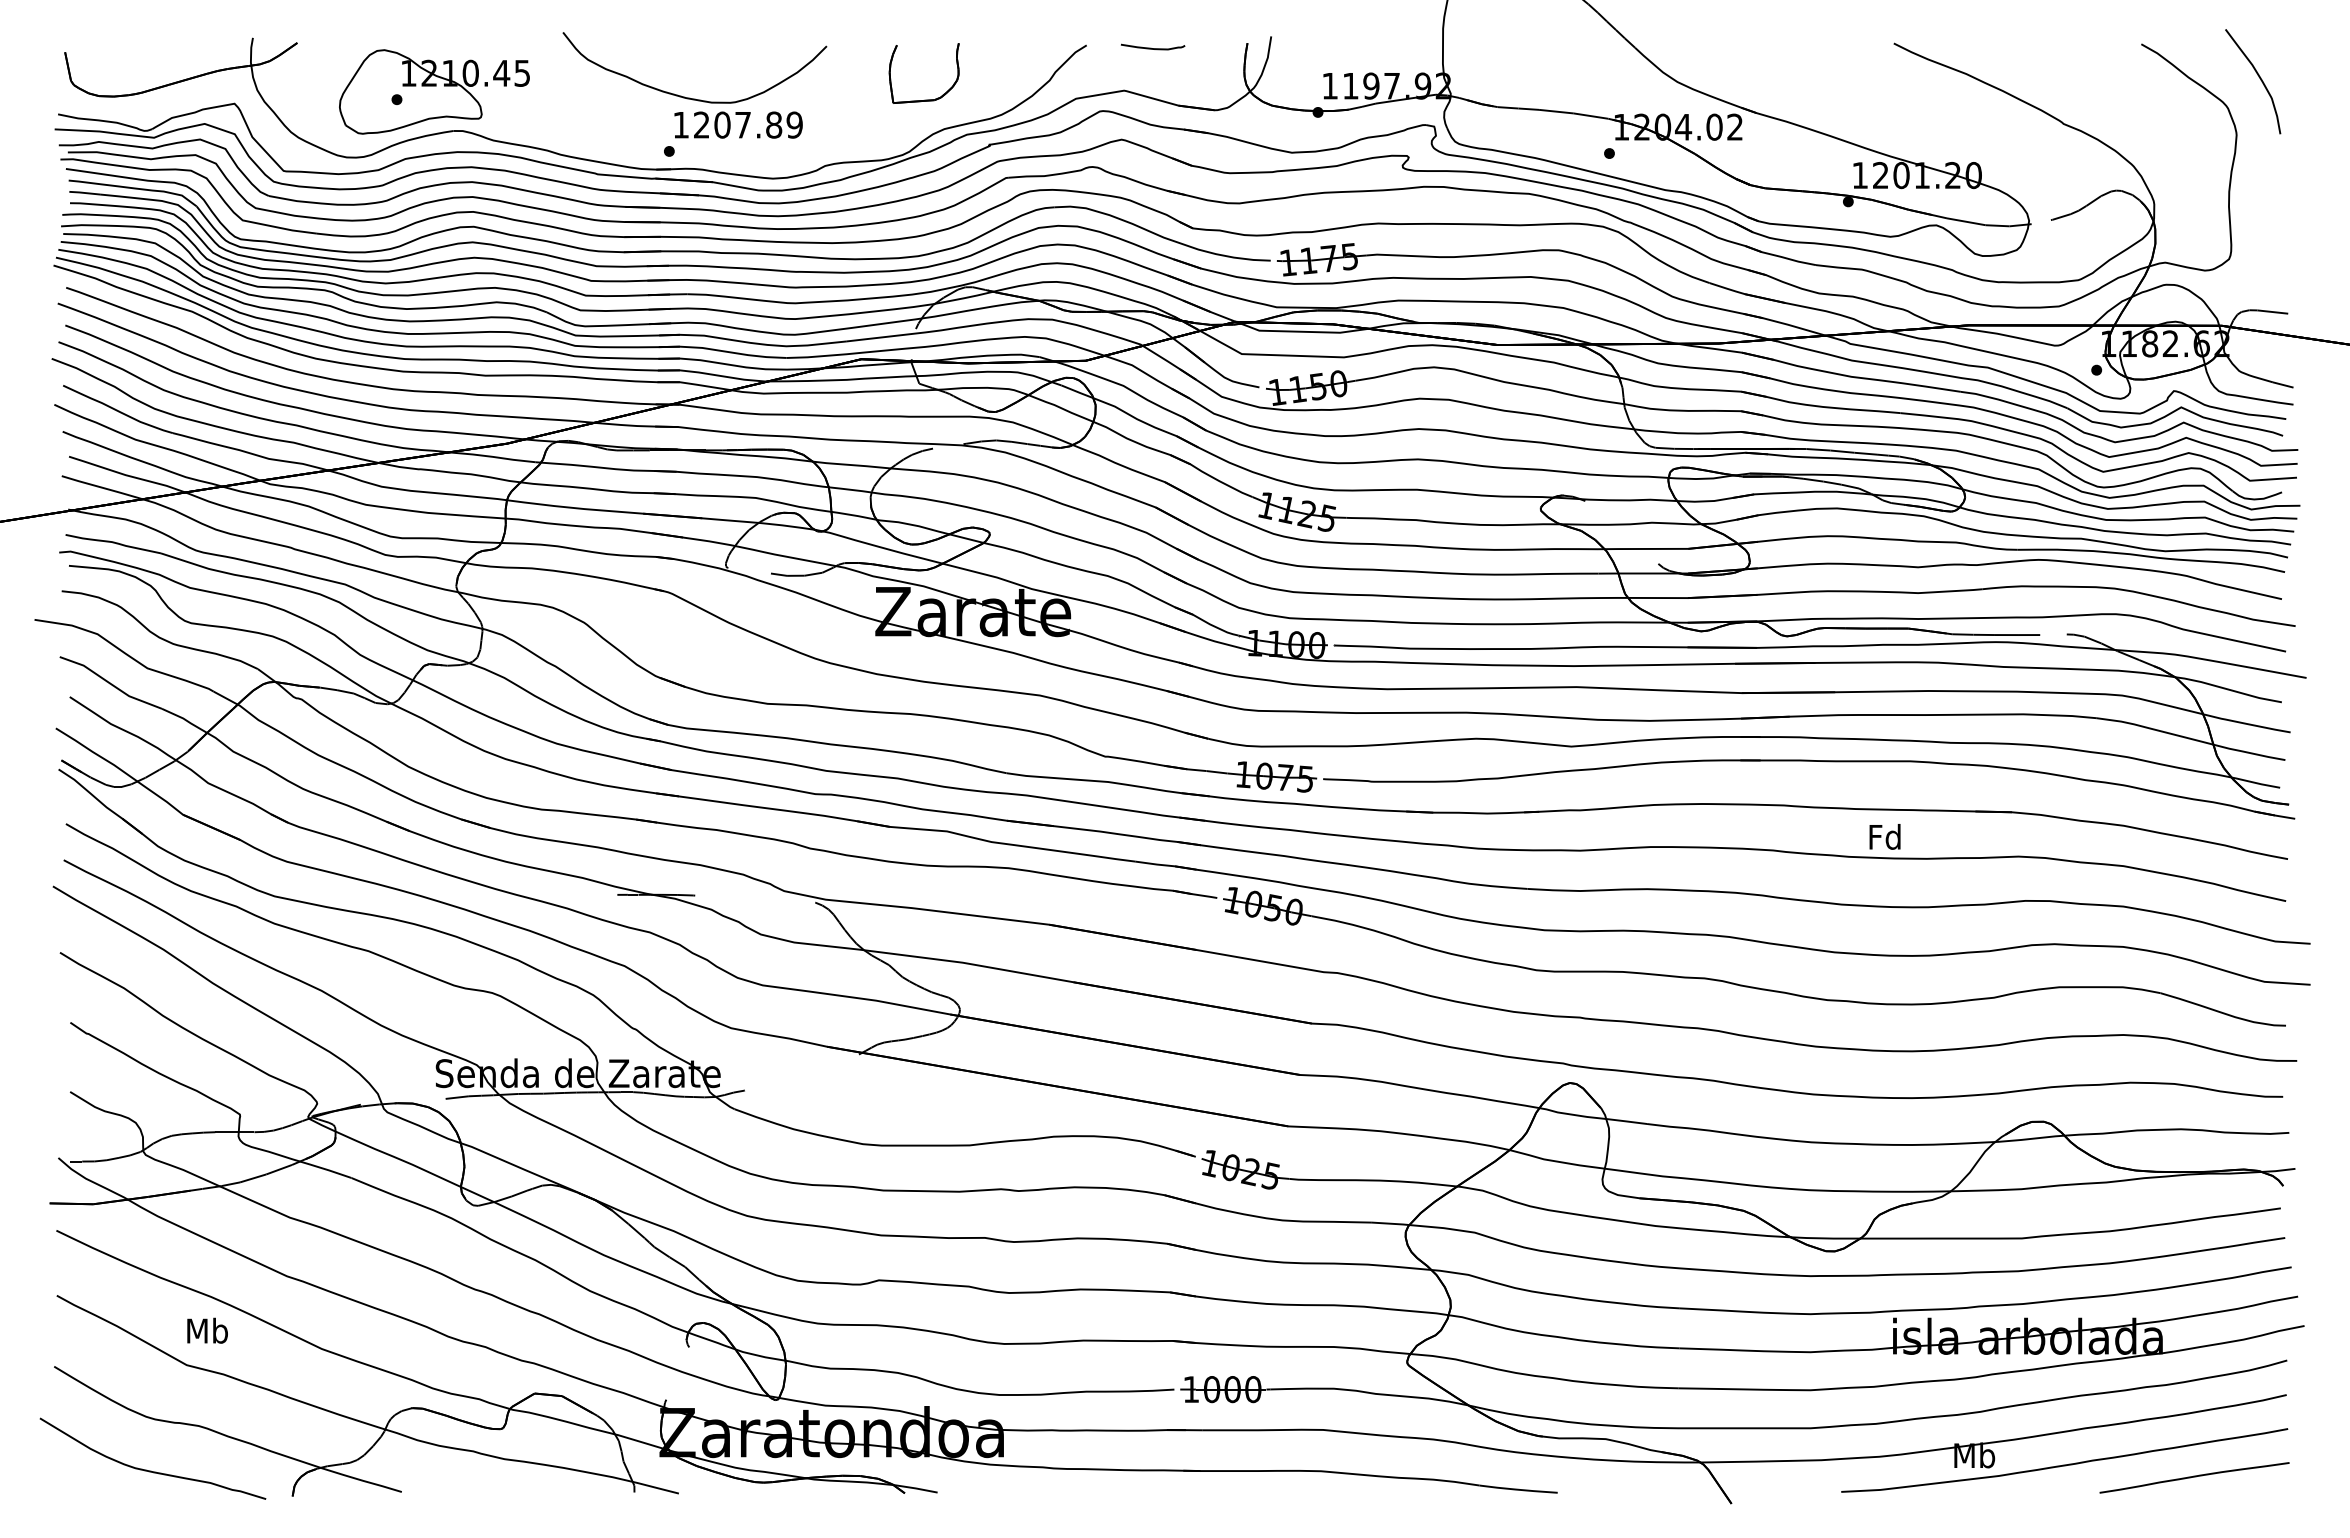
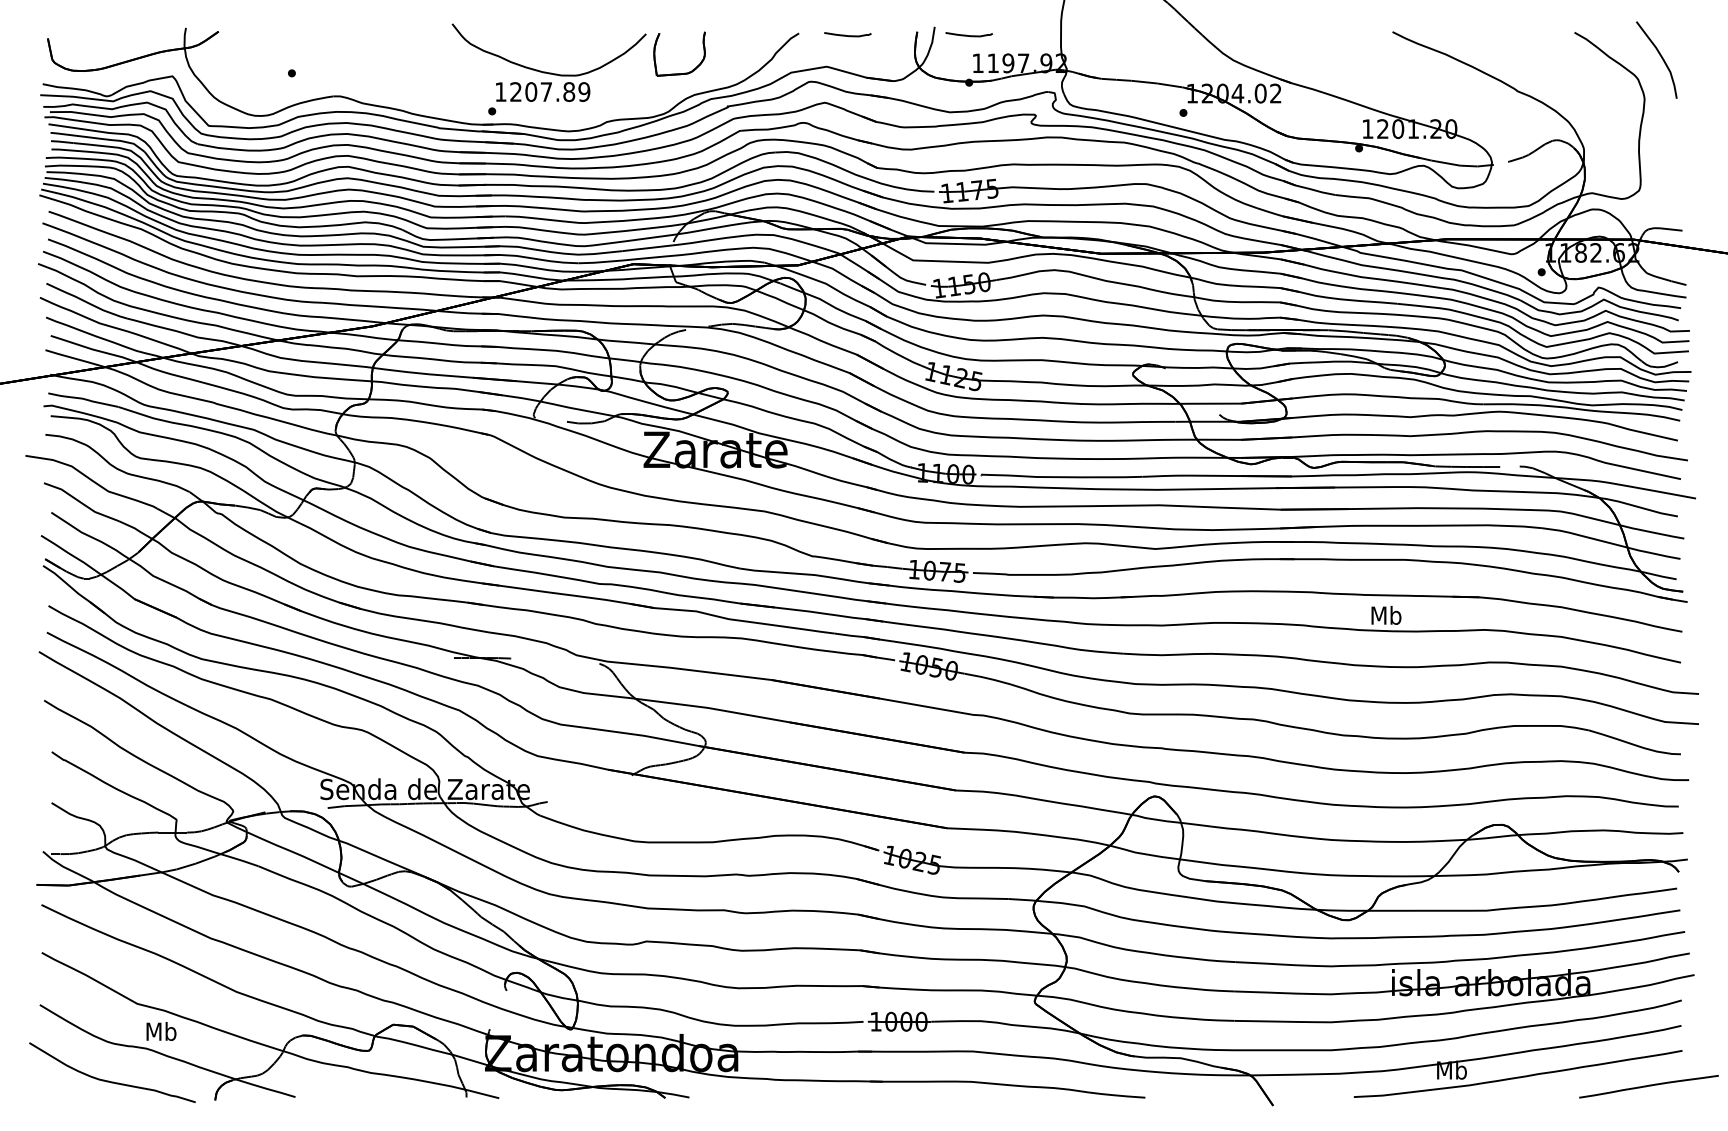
curve: (1316, 47) -> (968, 34), added
part: (434, 91) -> (319, 67), removed
curve: (689, 97) -> (545, 71), moved
text: (1885, 836) -> (1386, 615), Fd -> Mb
text: (207, 1330) -> (161, 1031), moved
curve: (2194, 1477) -> (1648, 1086), moved

